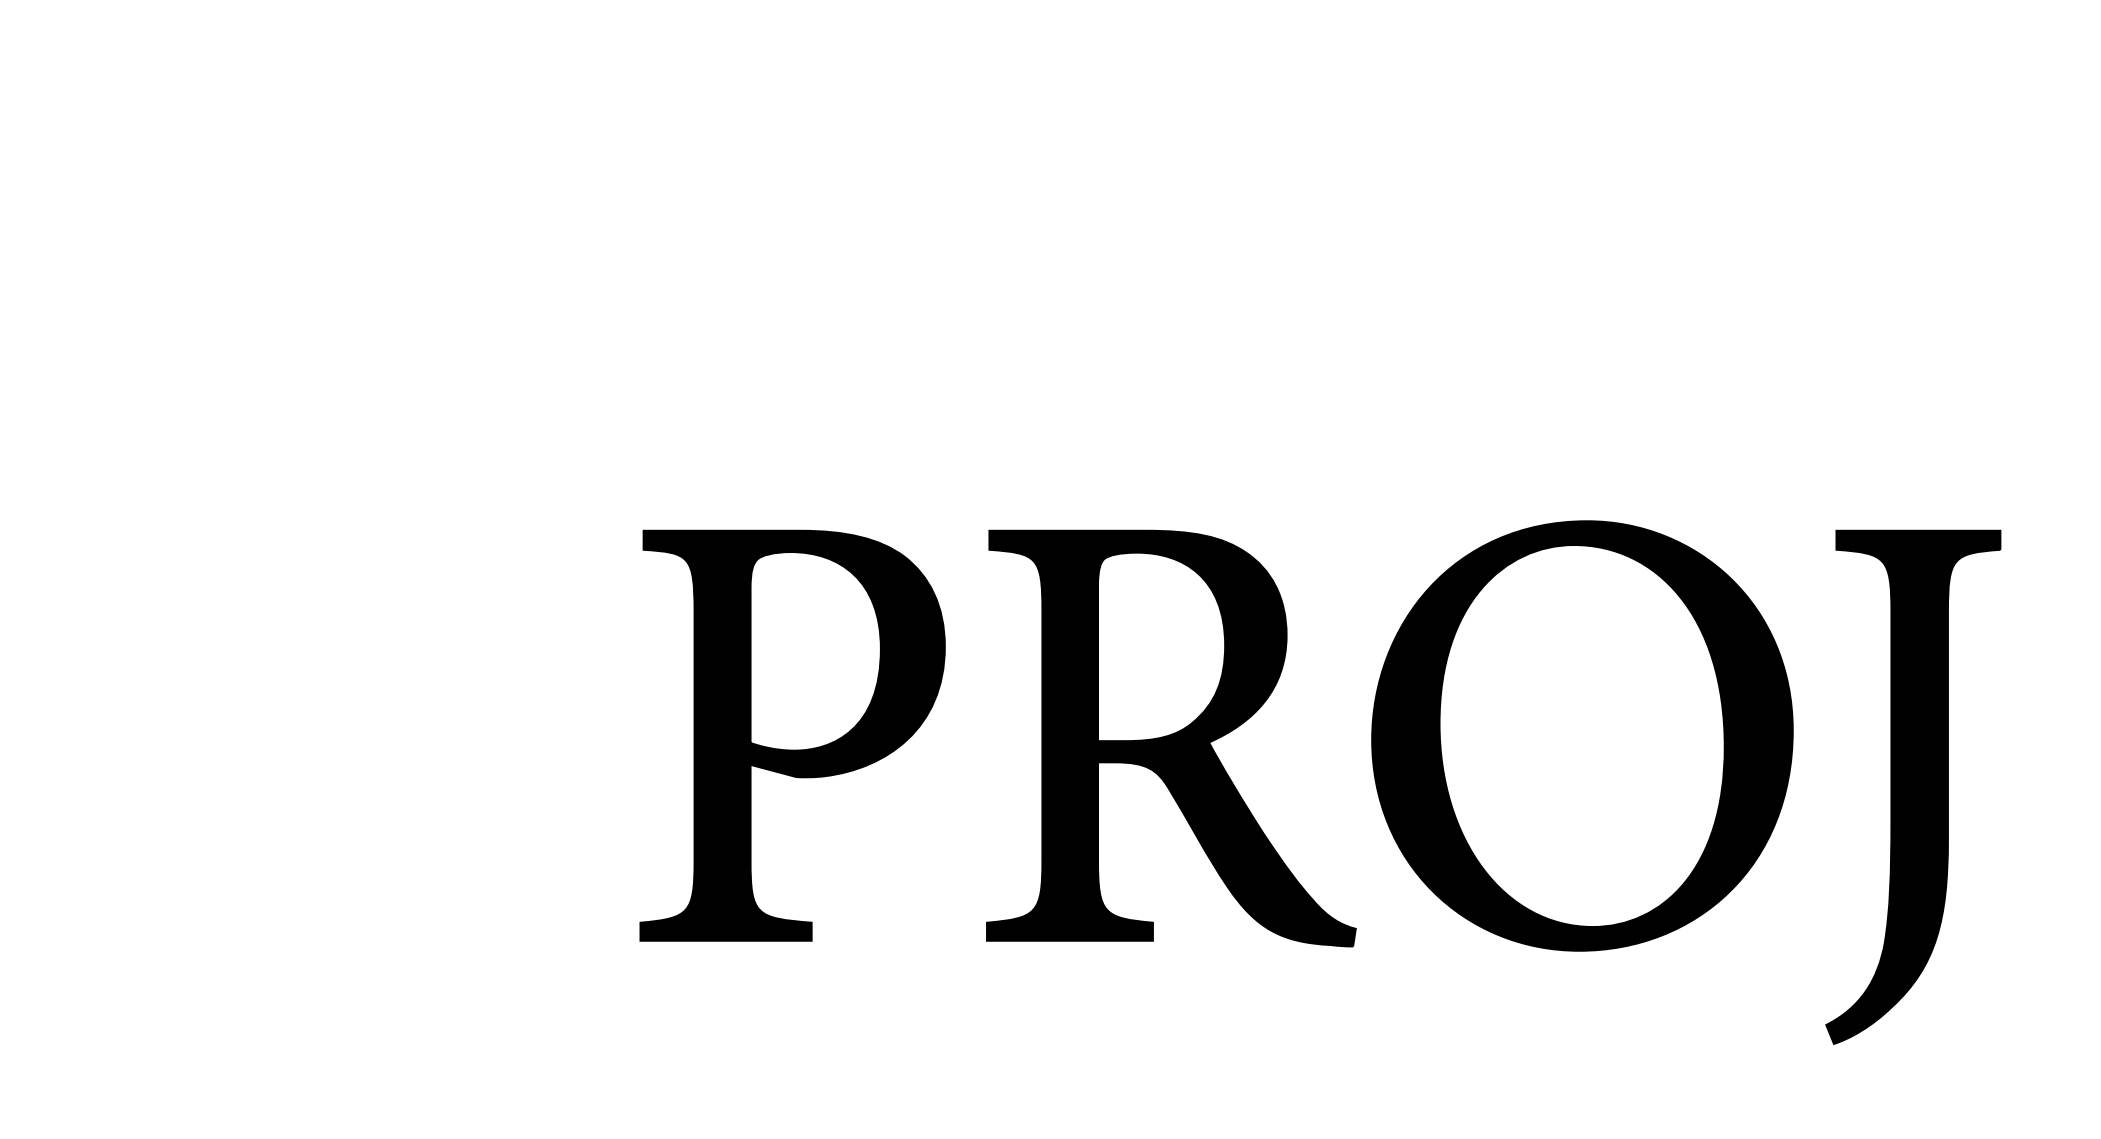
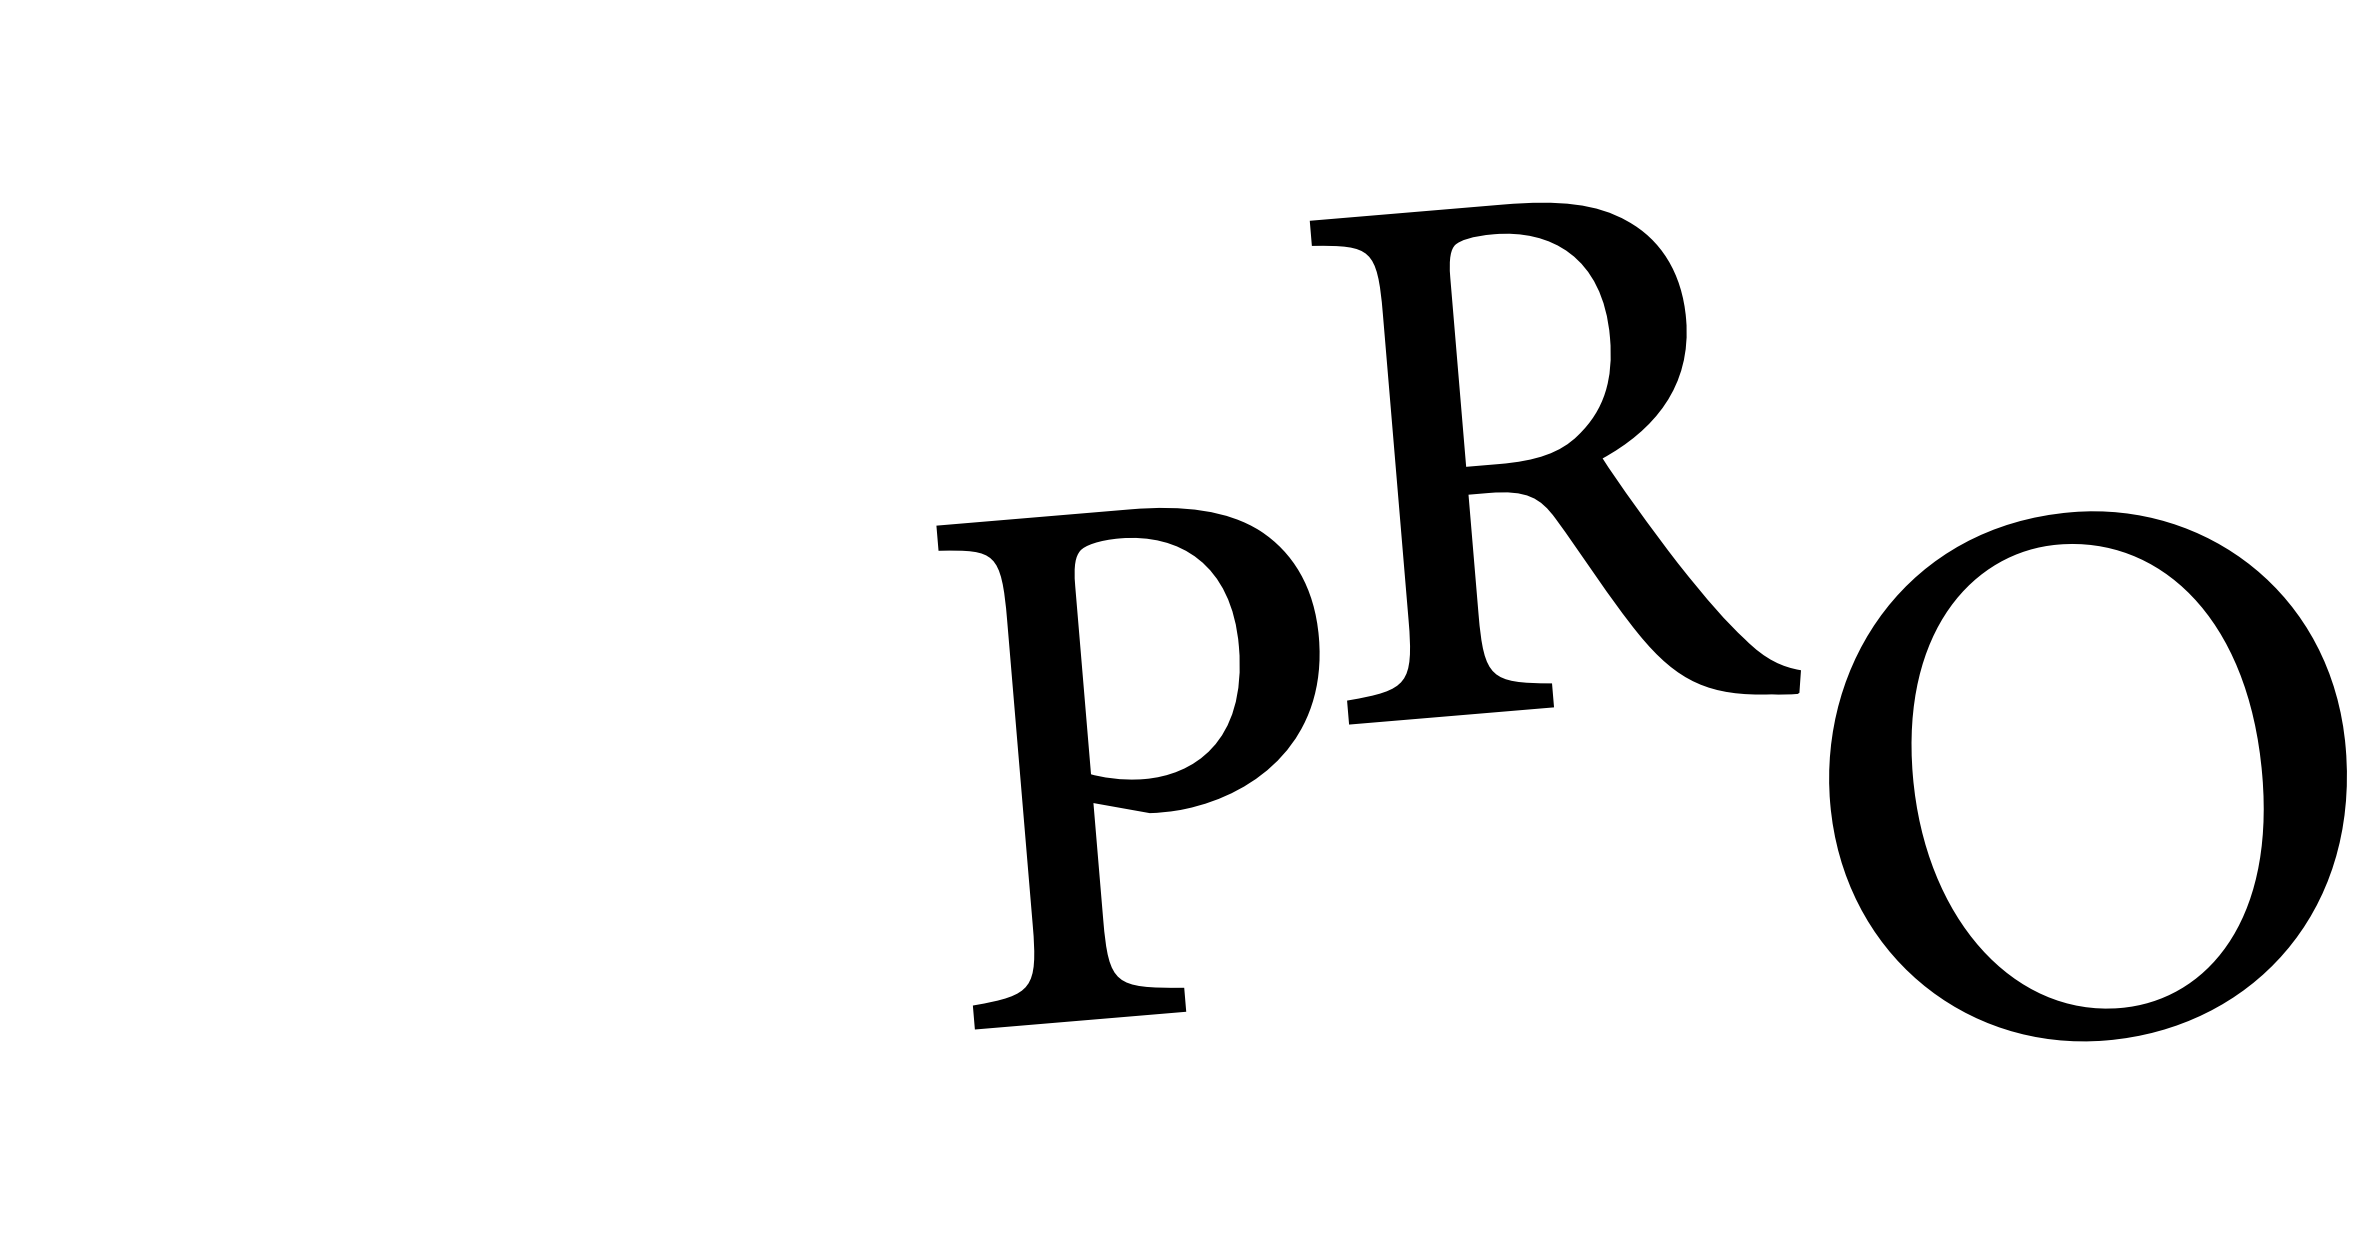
part: (792, 735) -> (1140, 761), moved
part: (1171, 738) -> (1554, 457), moved

